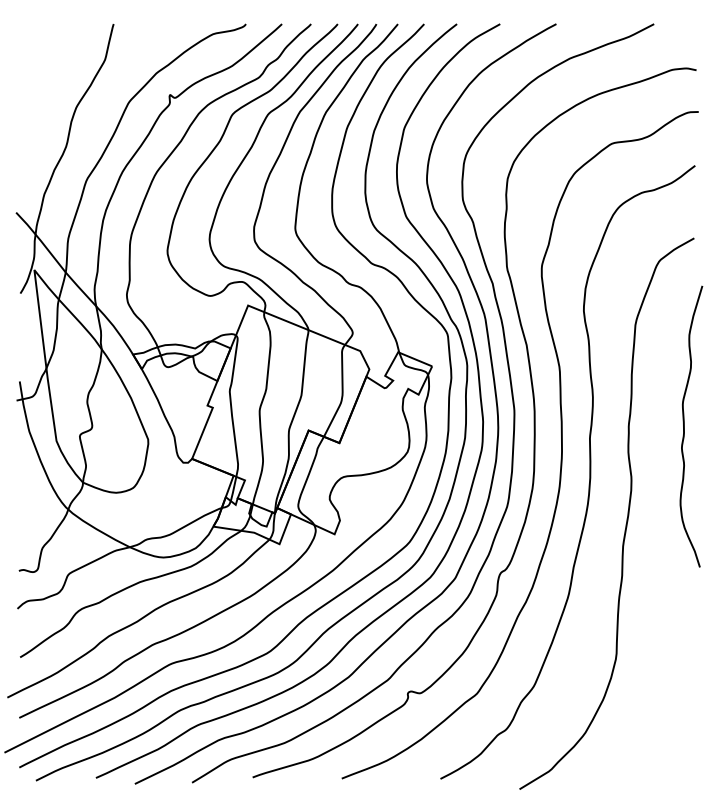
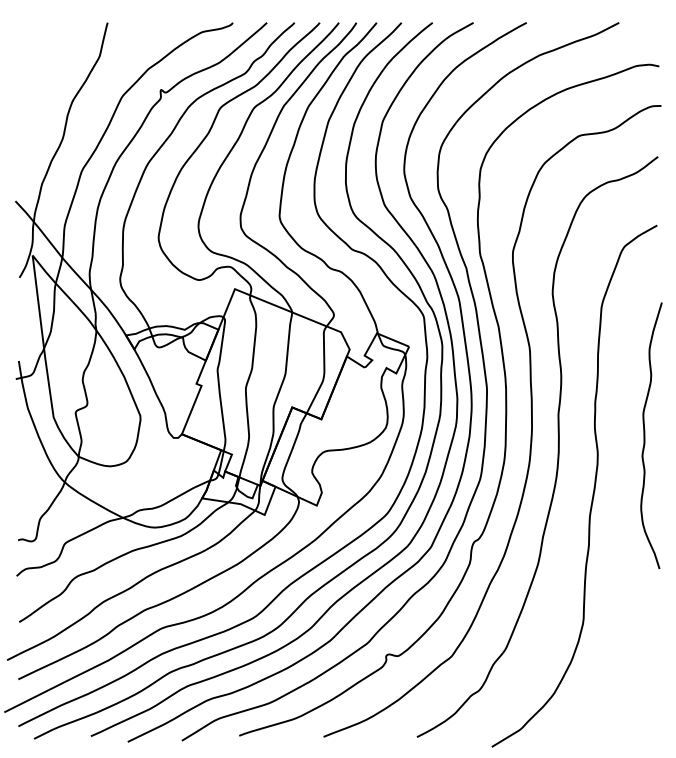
curve: (685, 426) -> (645, 435), moved

